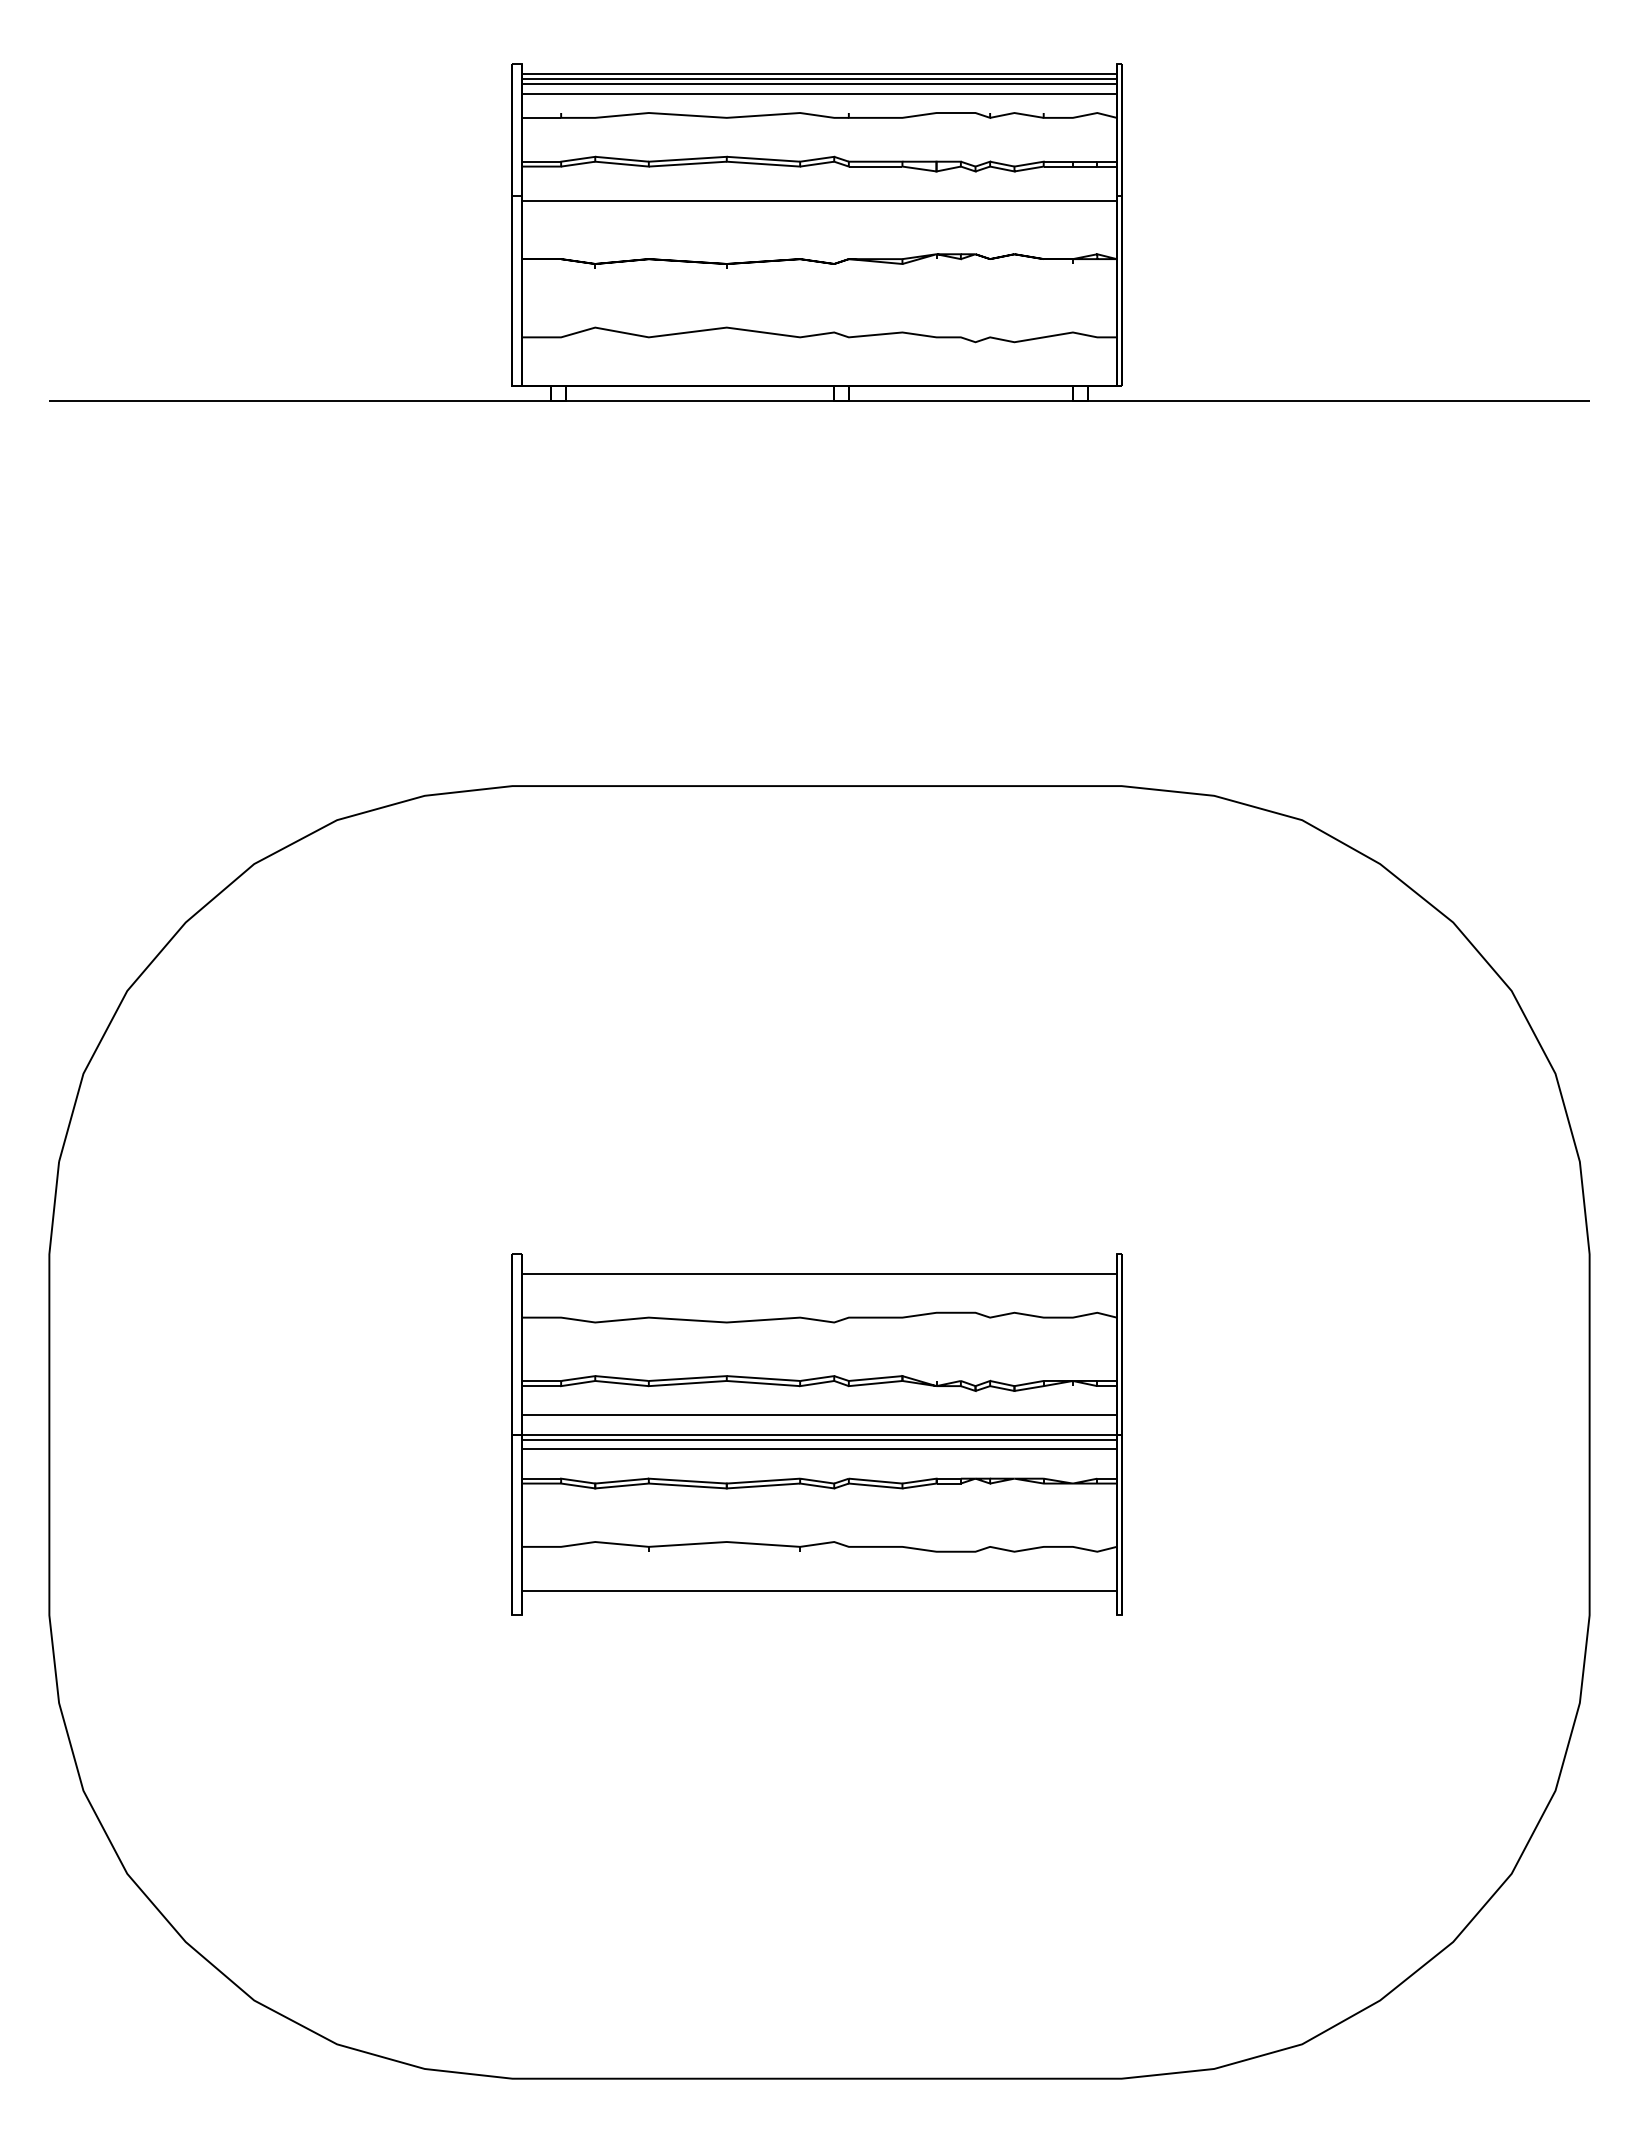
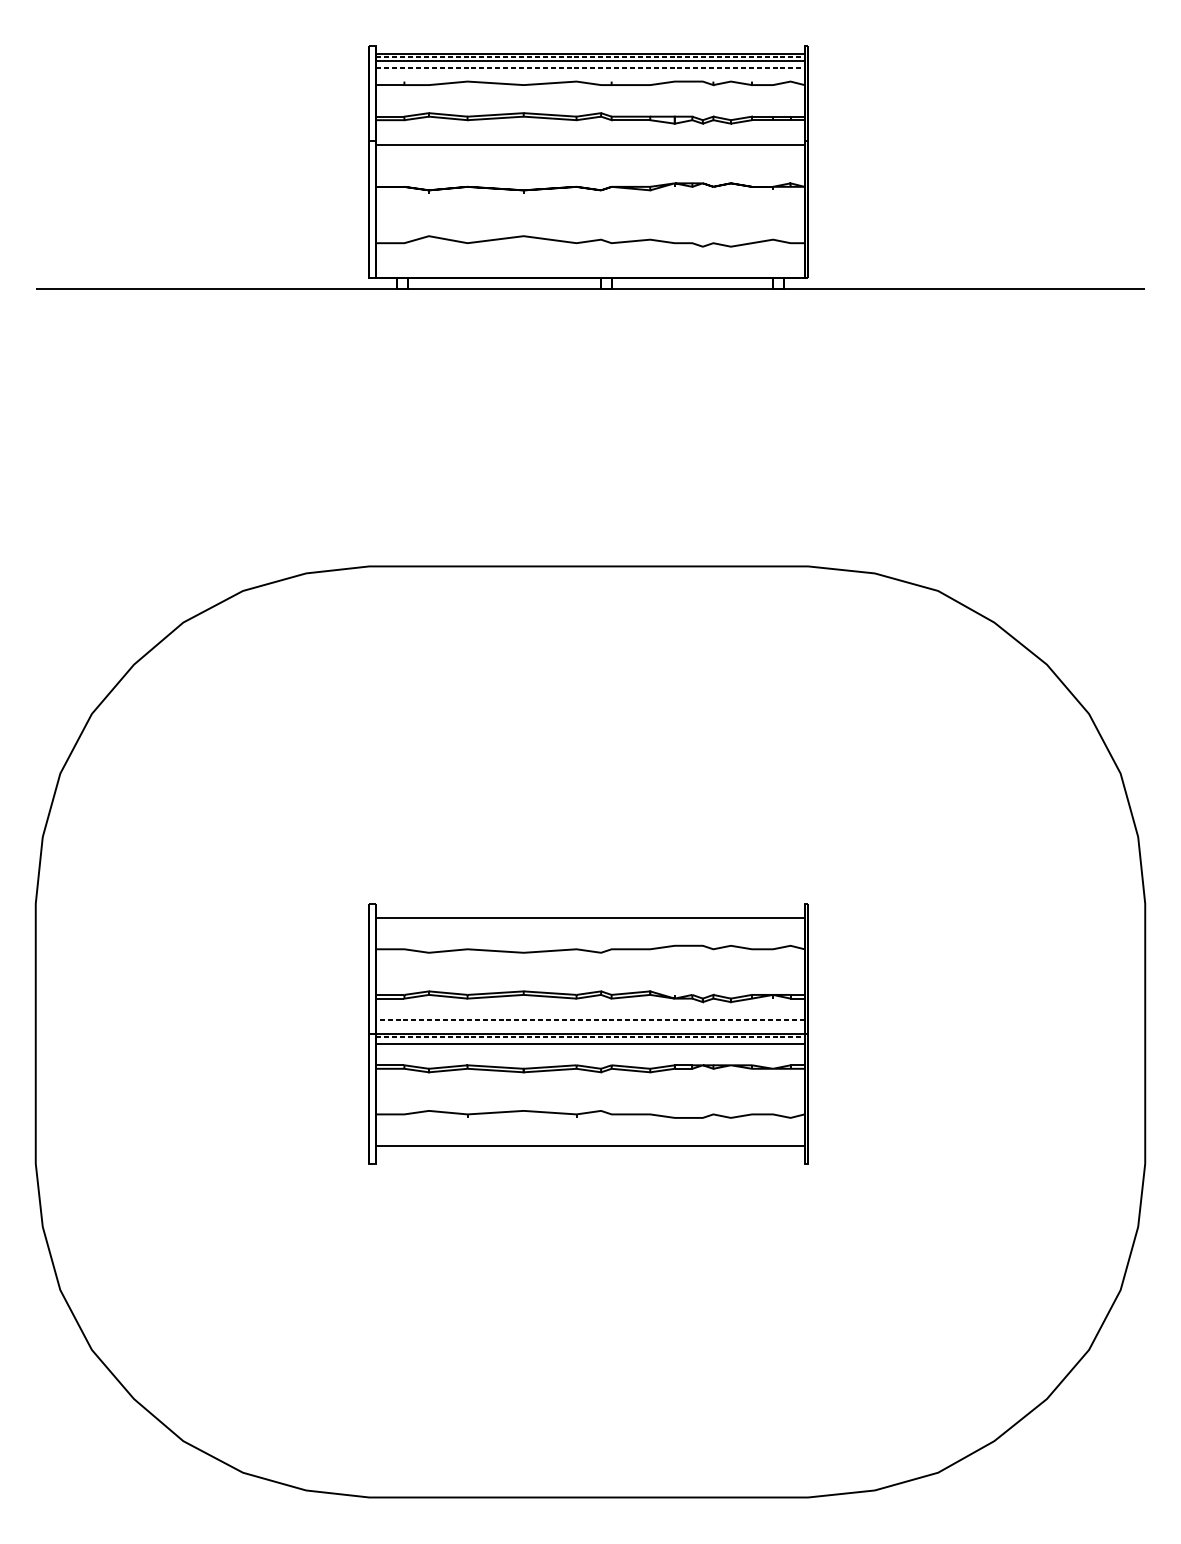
line: (819, 78) -> (590, 56), solid -> dashed
line: (819, 93) -> (590, 67), solid -> dashed
line: (818, 1415) -> (589, 1019), solid -> dashed
line: (819, 1439) -> (590, 1037), solid -> dashed

